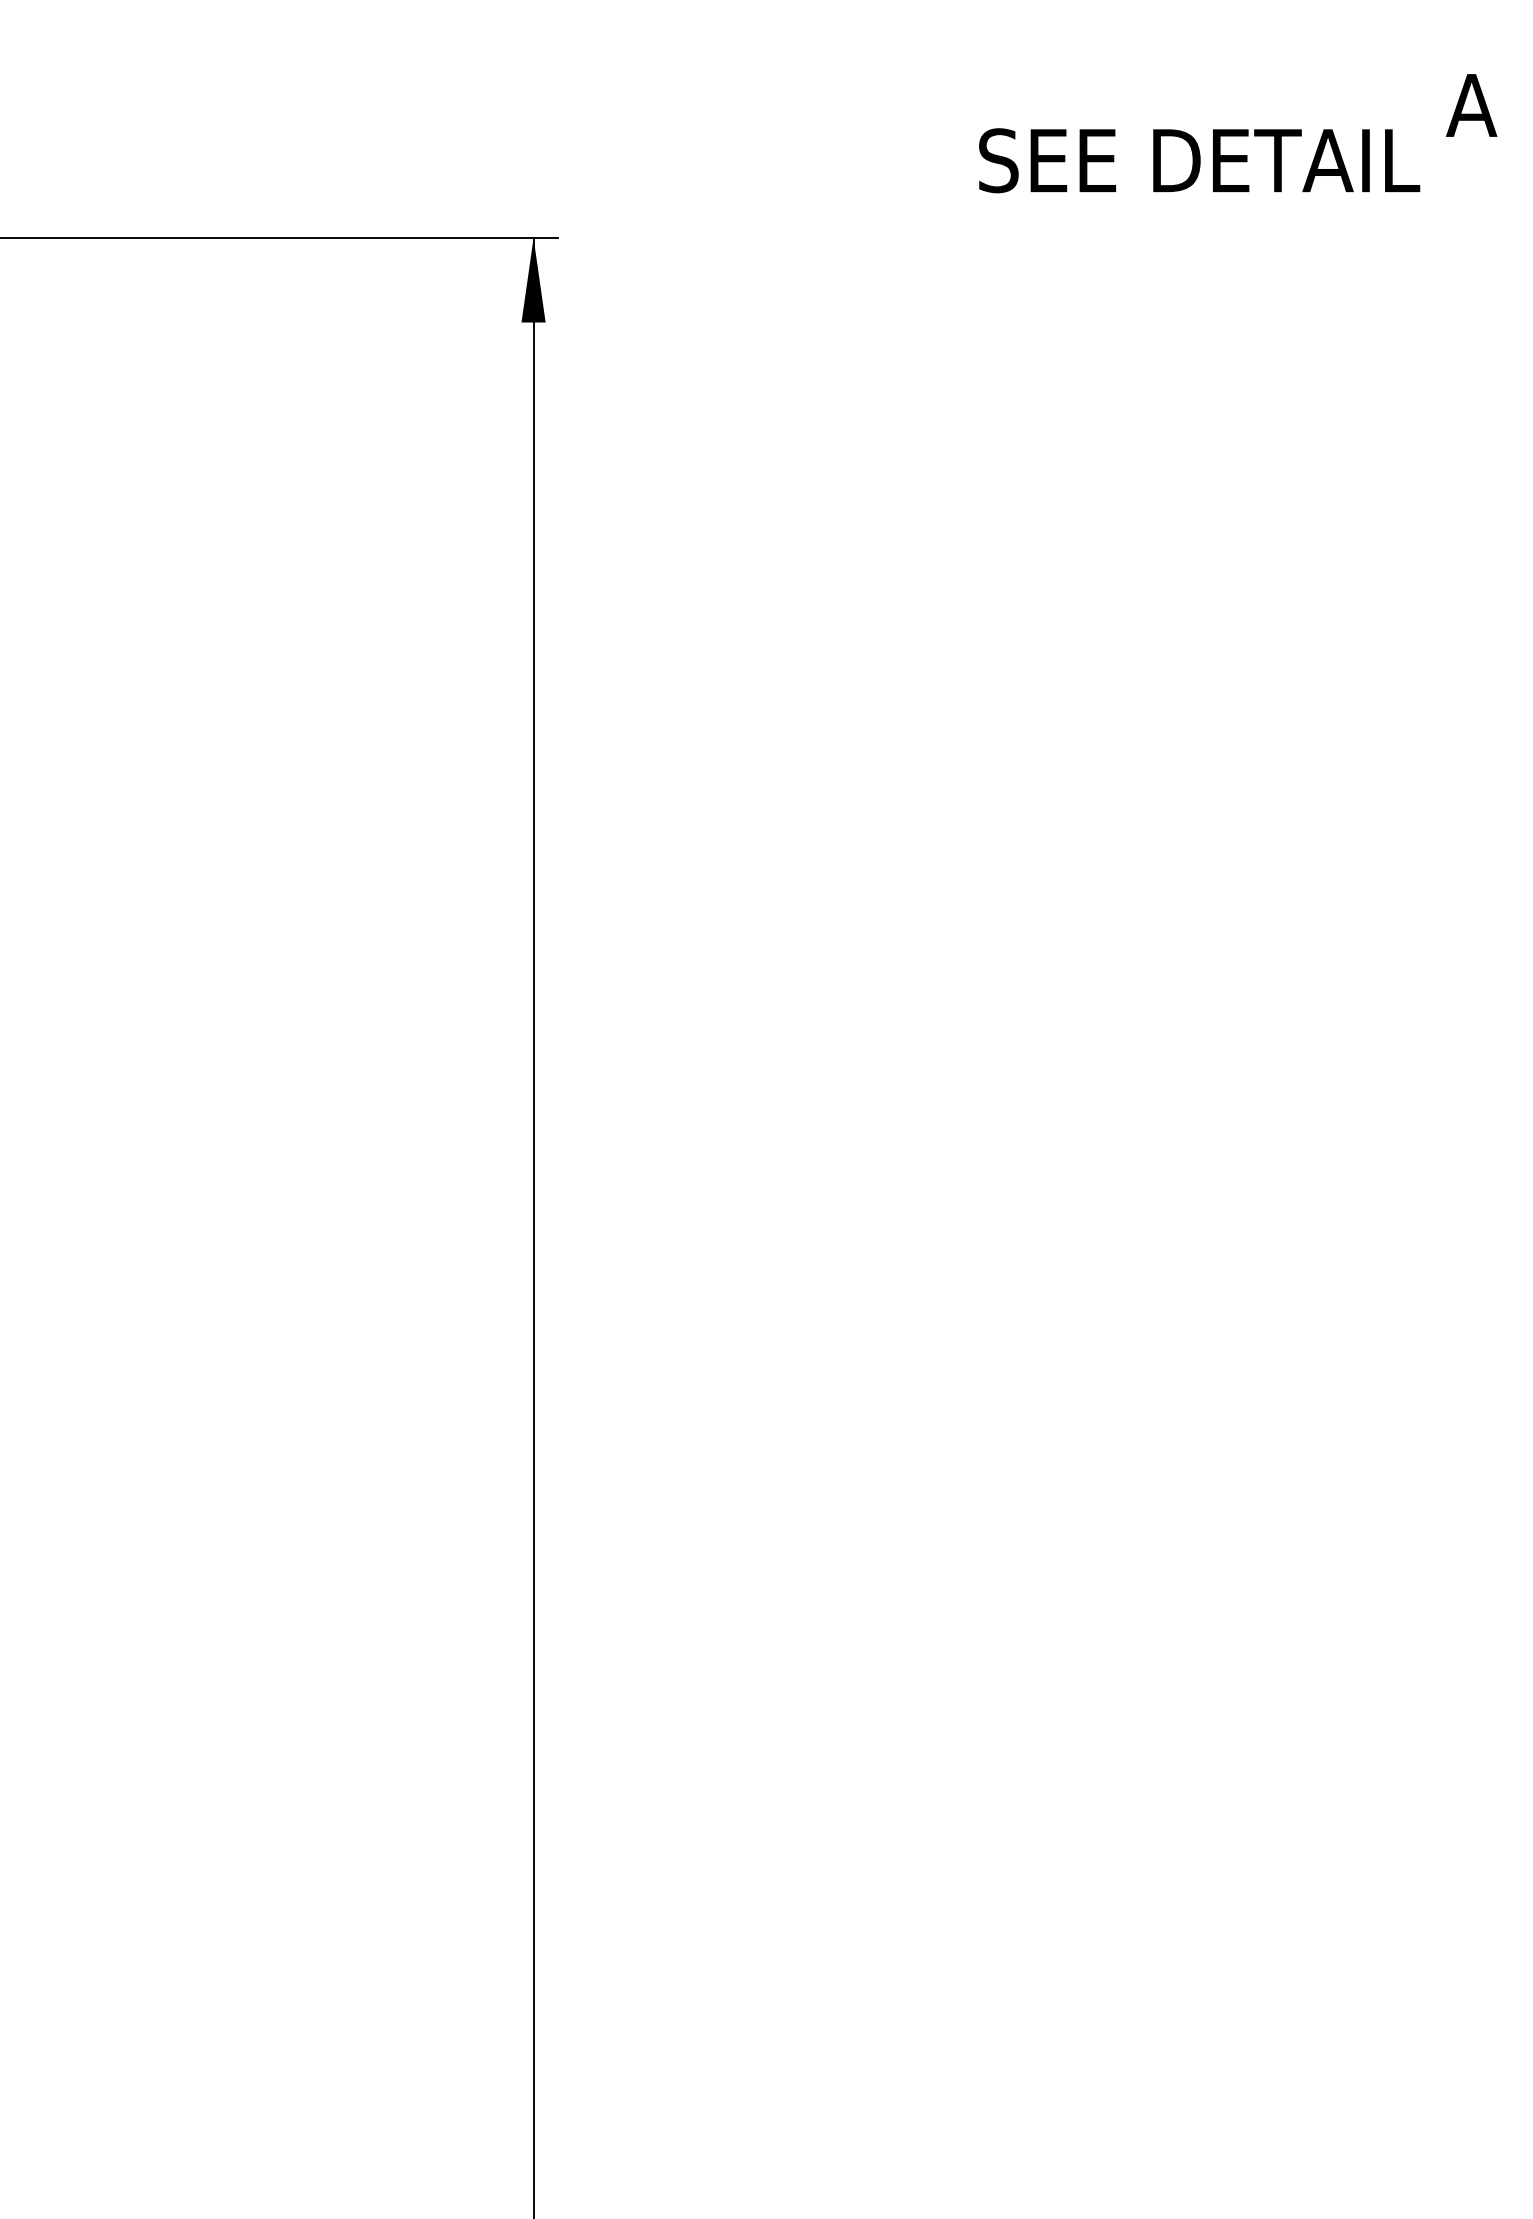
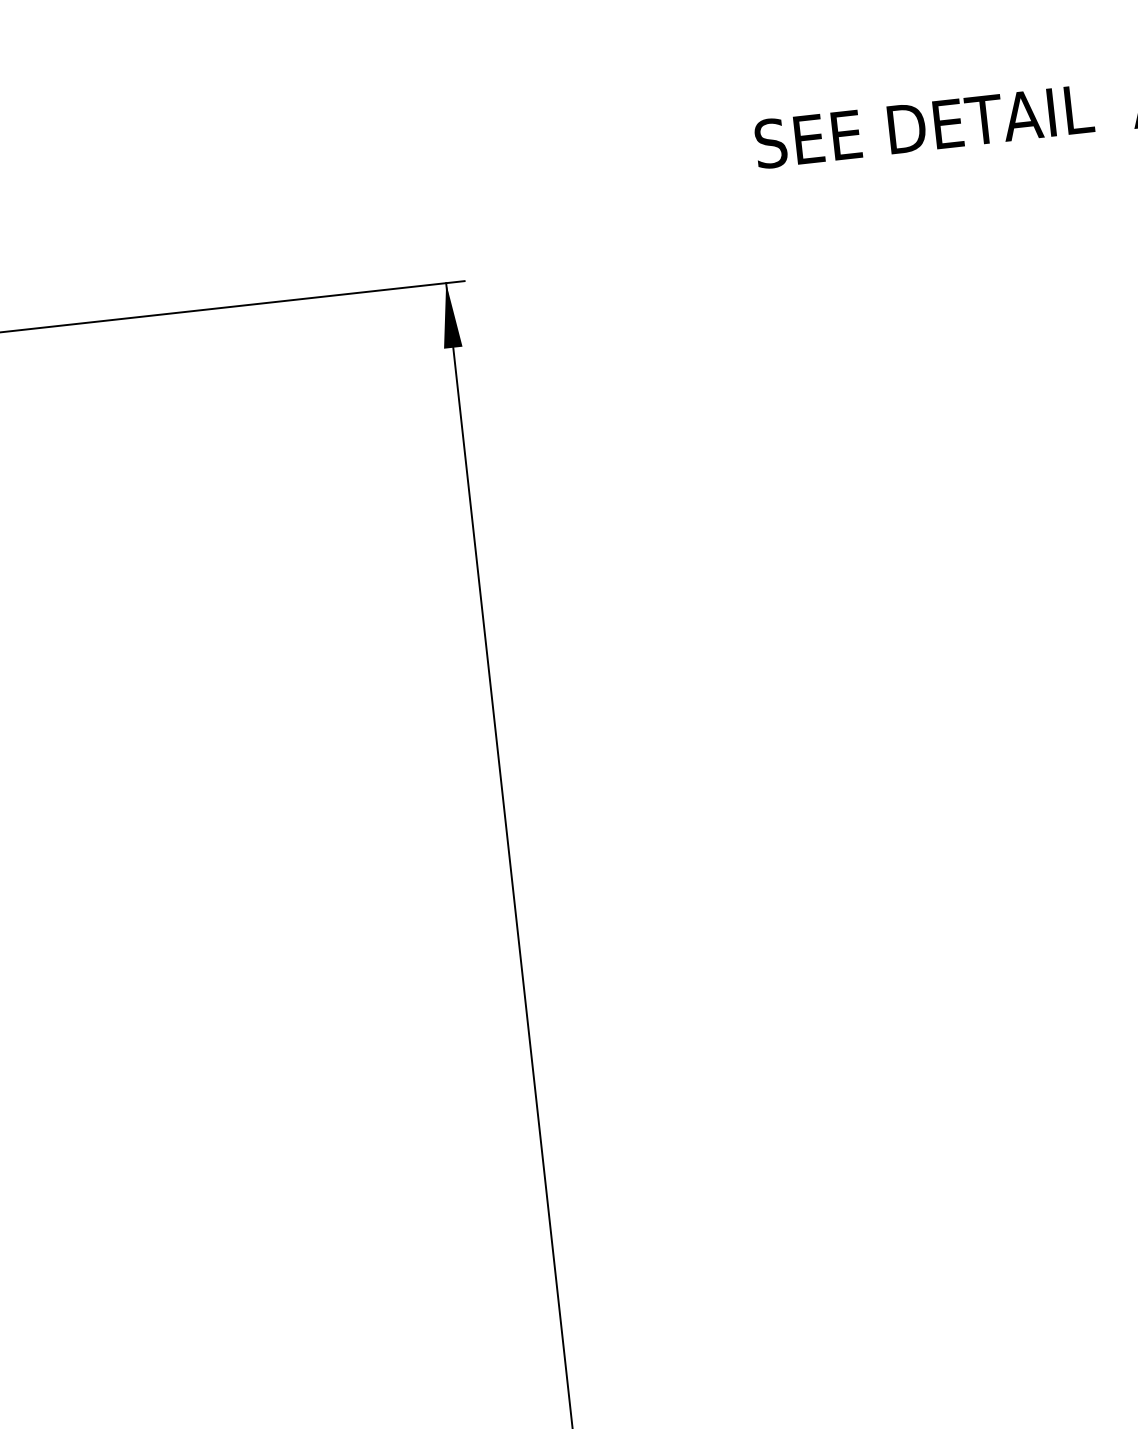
text: (1199, 160) -> (924, 126), moved

